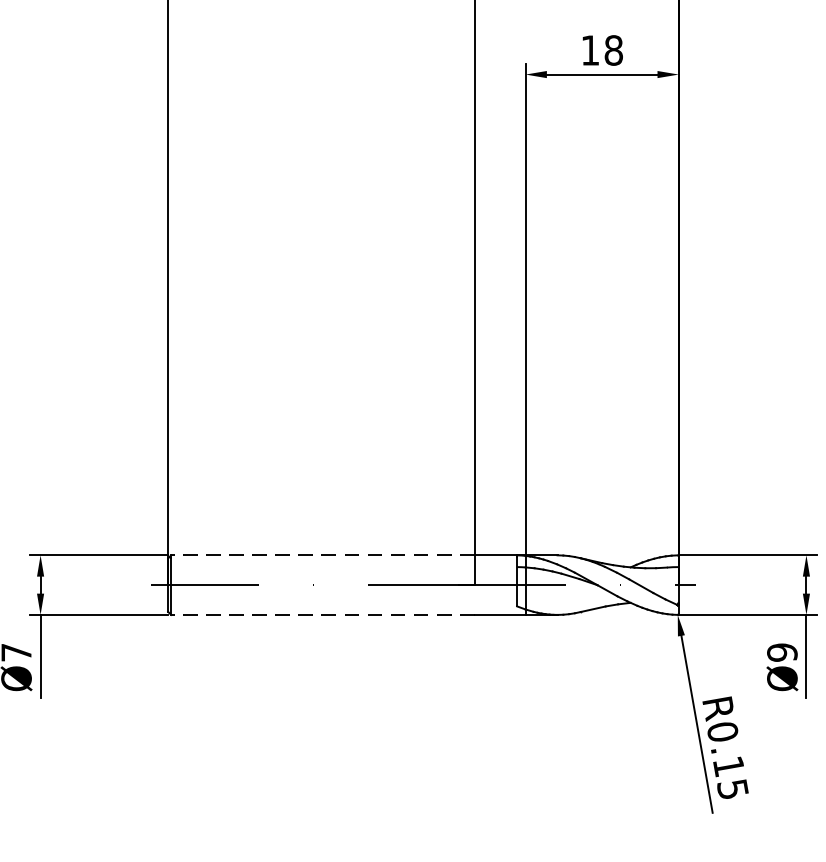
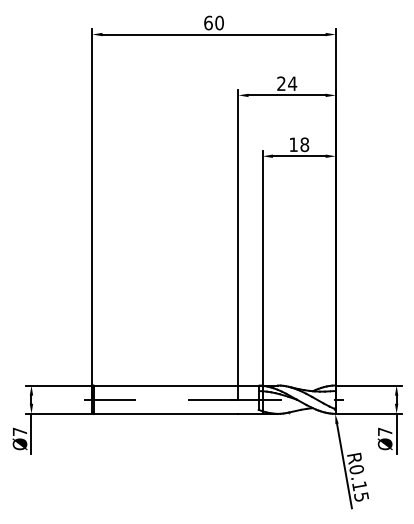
line: (321, 555) -> (165, 385), dashed -> solid
line: (321, 614) -> (165, 413), dashed -> solid
text: (780, 651) -> (384, 431), Ø9 -> Ø7

